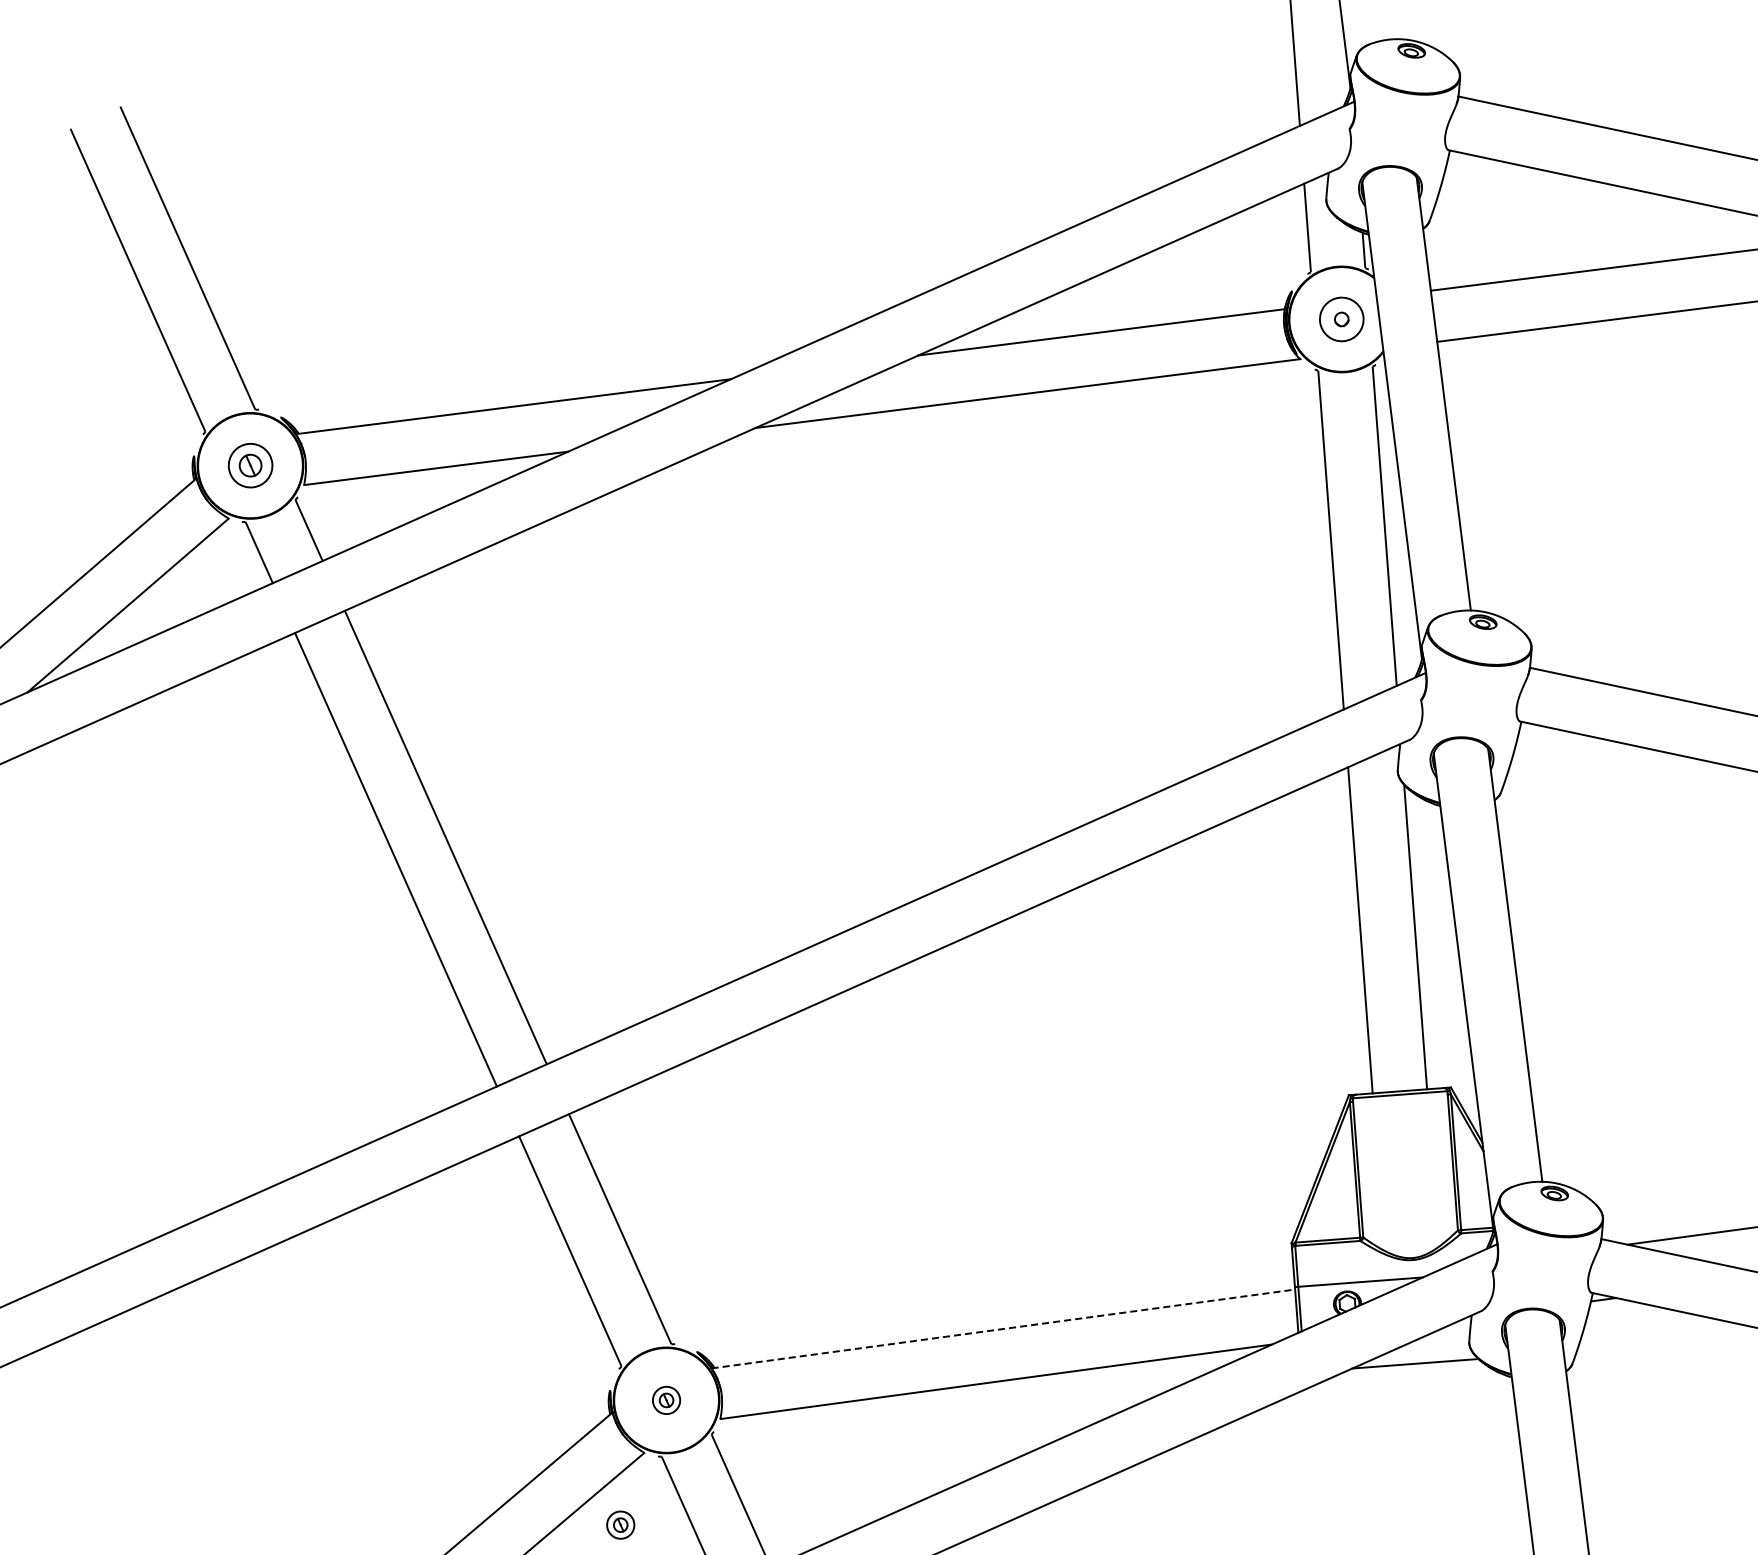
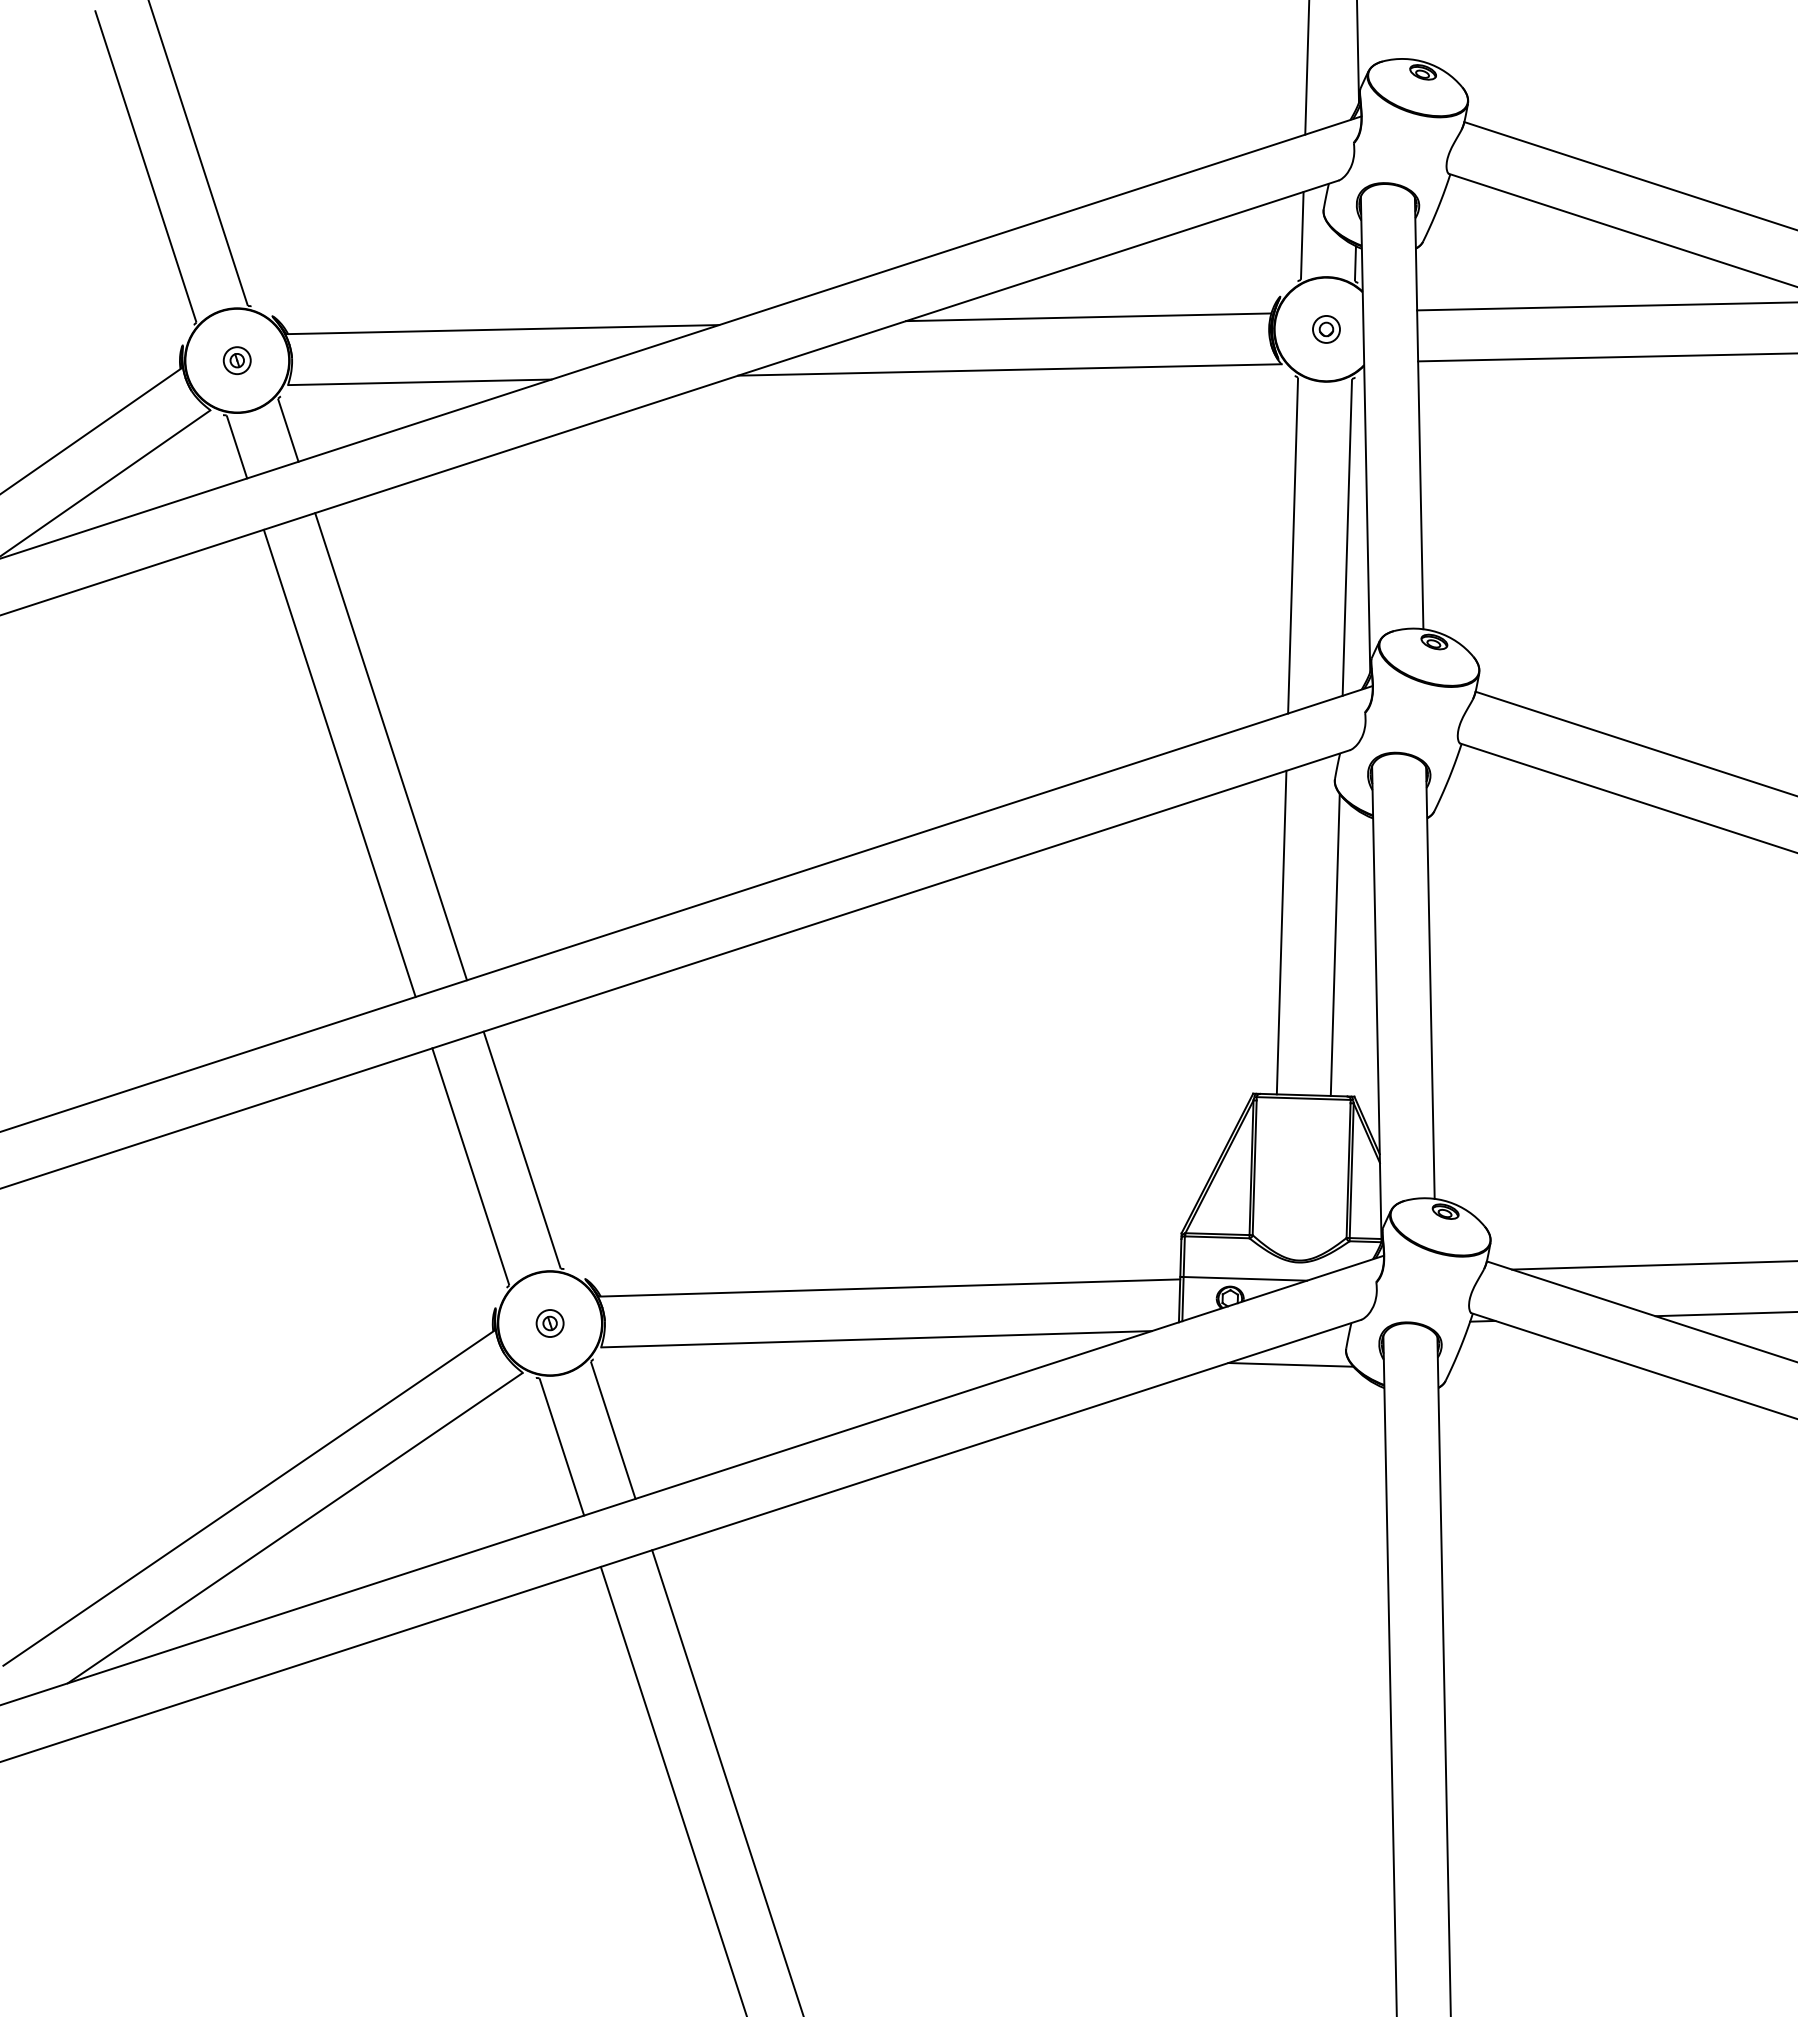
circle: (1340, 318) -> (1325, 328), size x0.62
part: (249, 465) -> (236, 360), size x0.62
line: (1003, 1329) -> (889, 1288), dashed -> solid
part: (620, 1525) -> (491, 1441), removed

